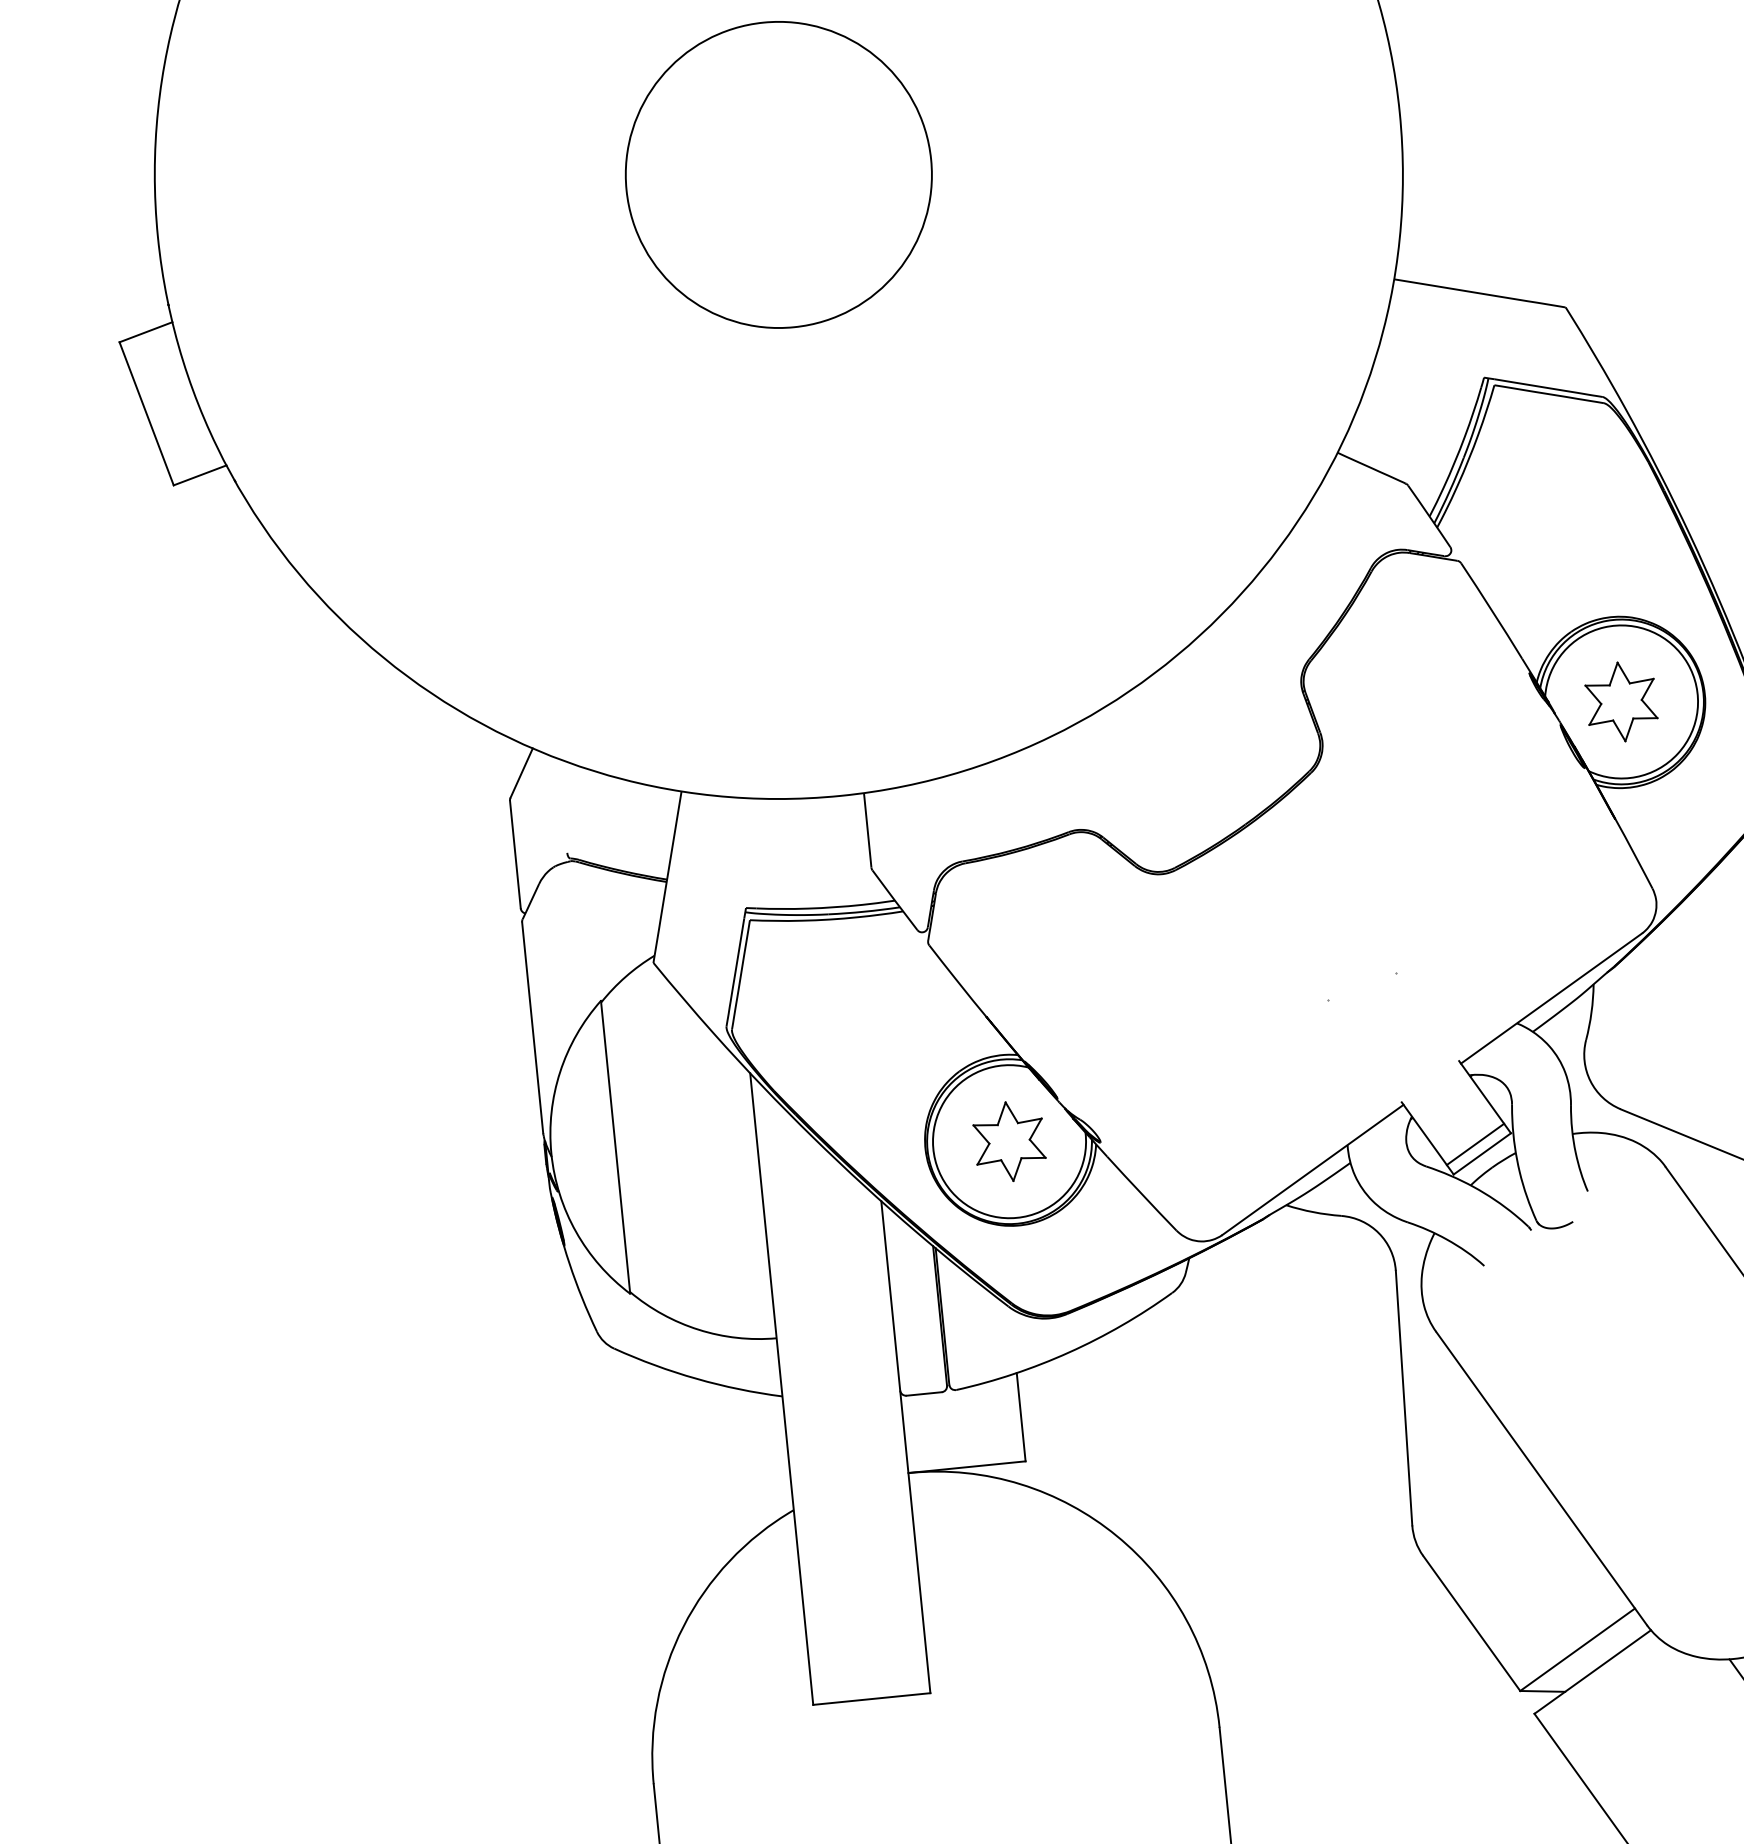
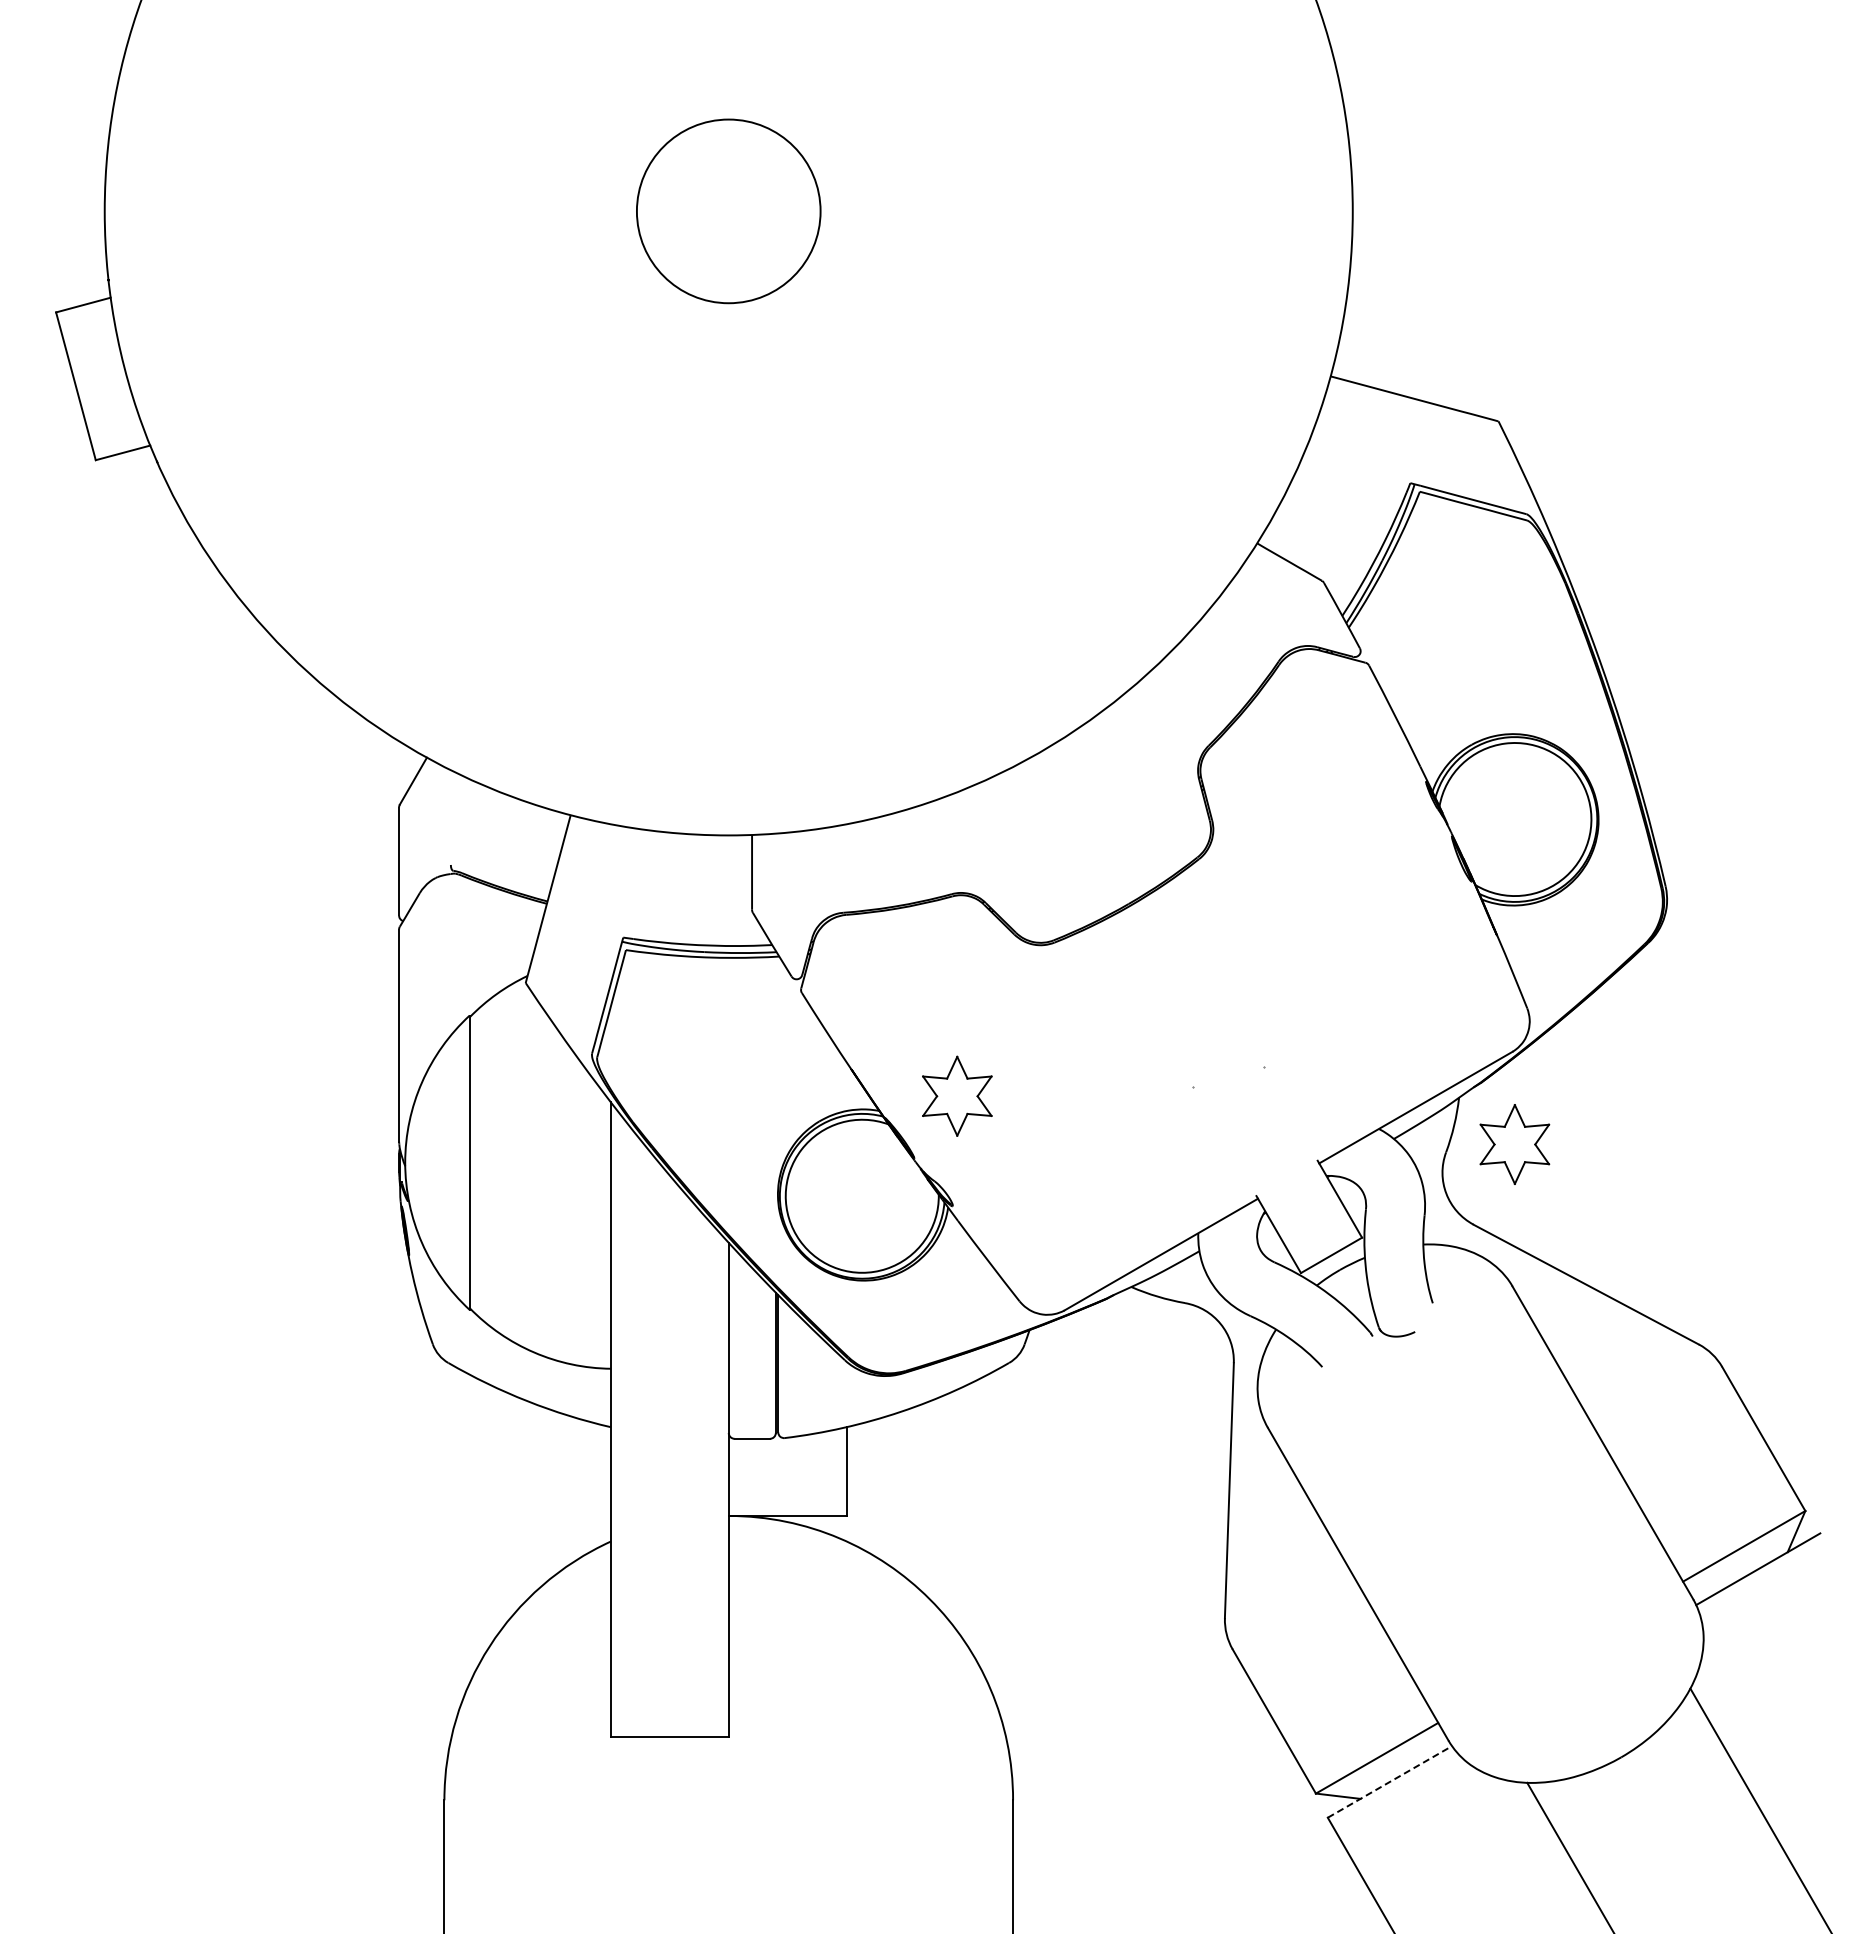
circle: (778, 175) -> (728, 211), size x0.6
part: (1621, 701) -> (1514, 1144), moved
part: (1009, 1140) -> (957, 1095), moved
line: (1475, 1143) -> (1325, 1244), removed
line: (1592, 1671) -> (1389, 1781), solid -> dashed

